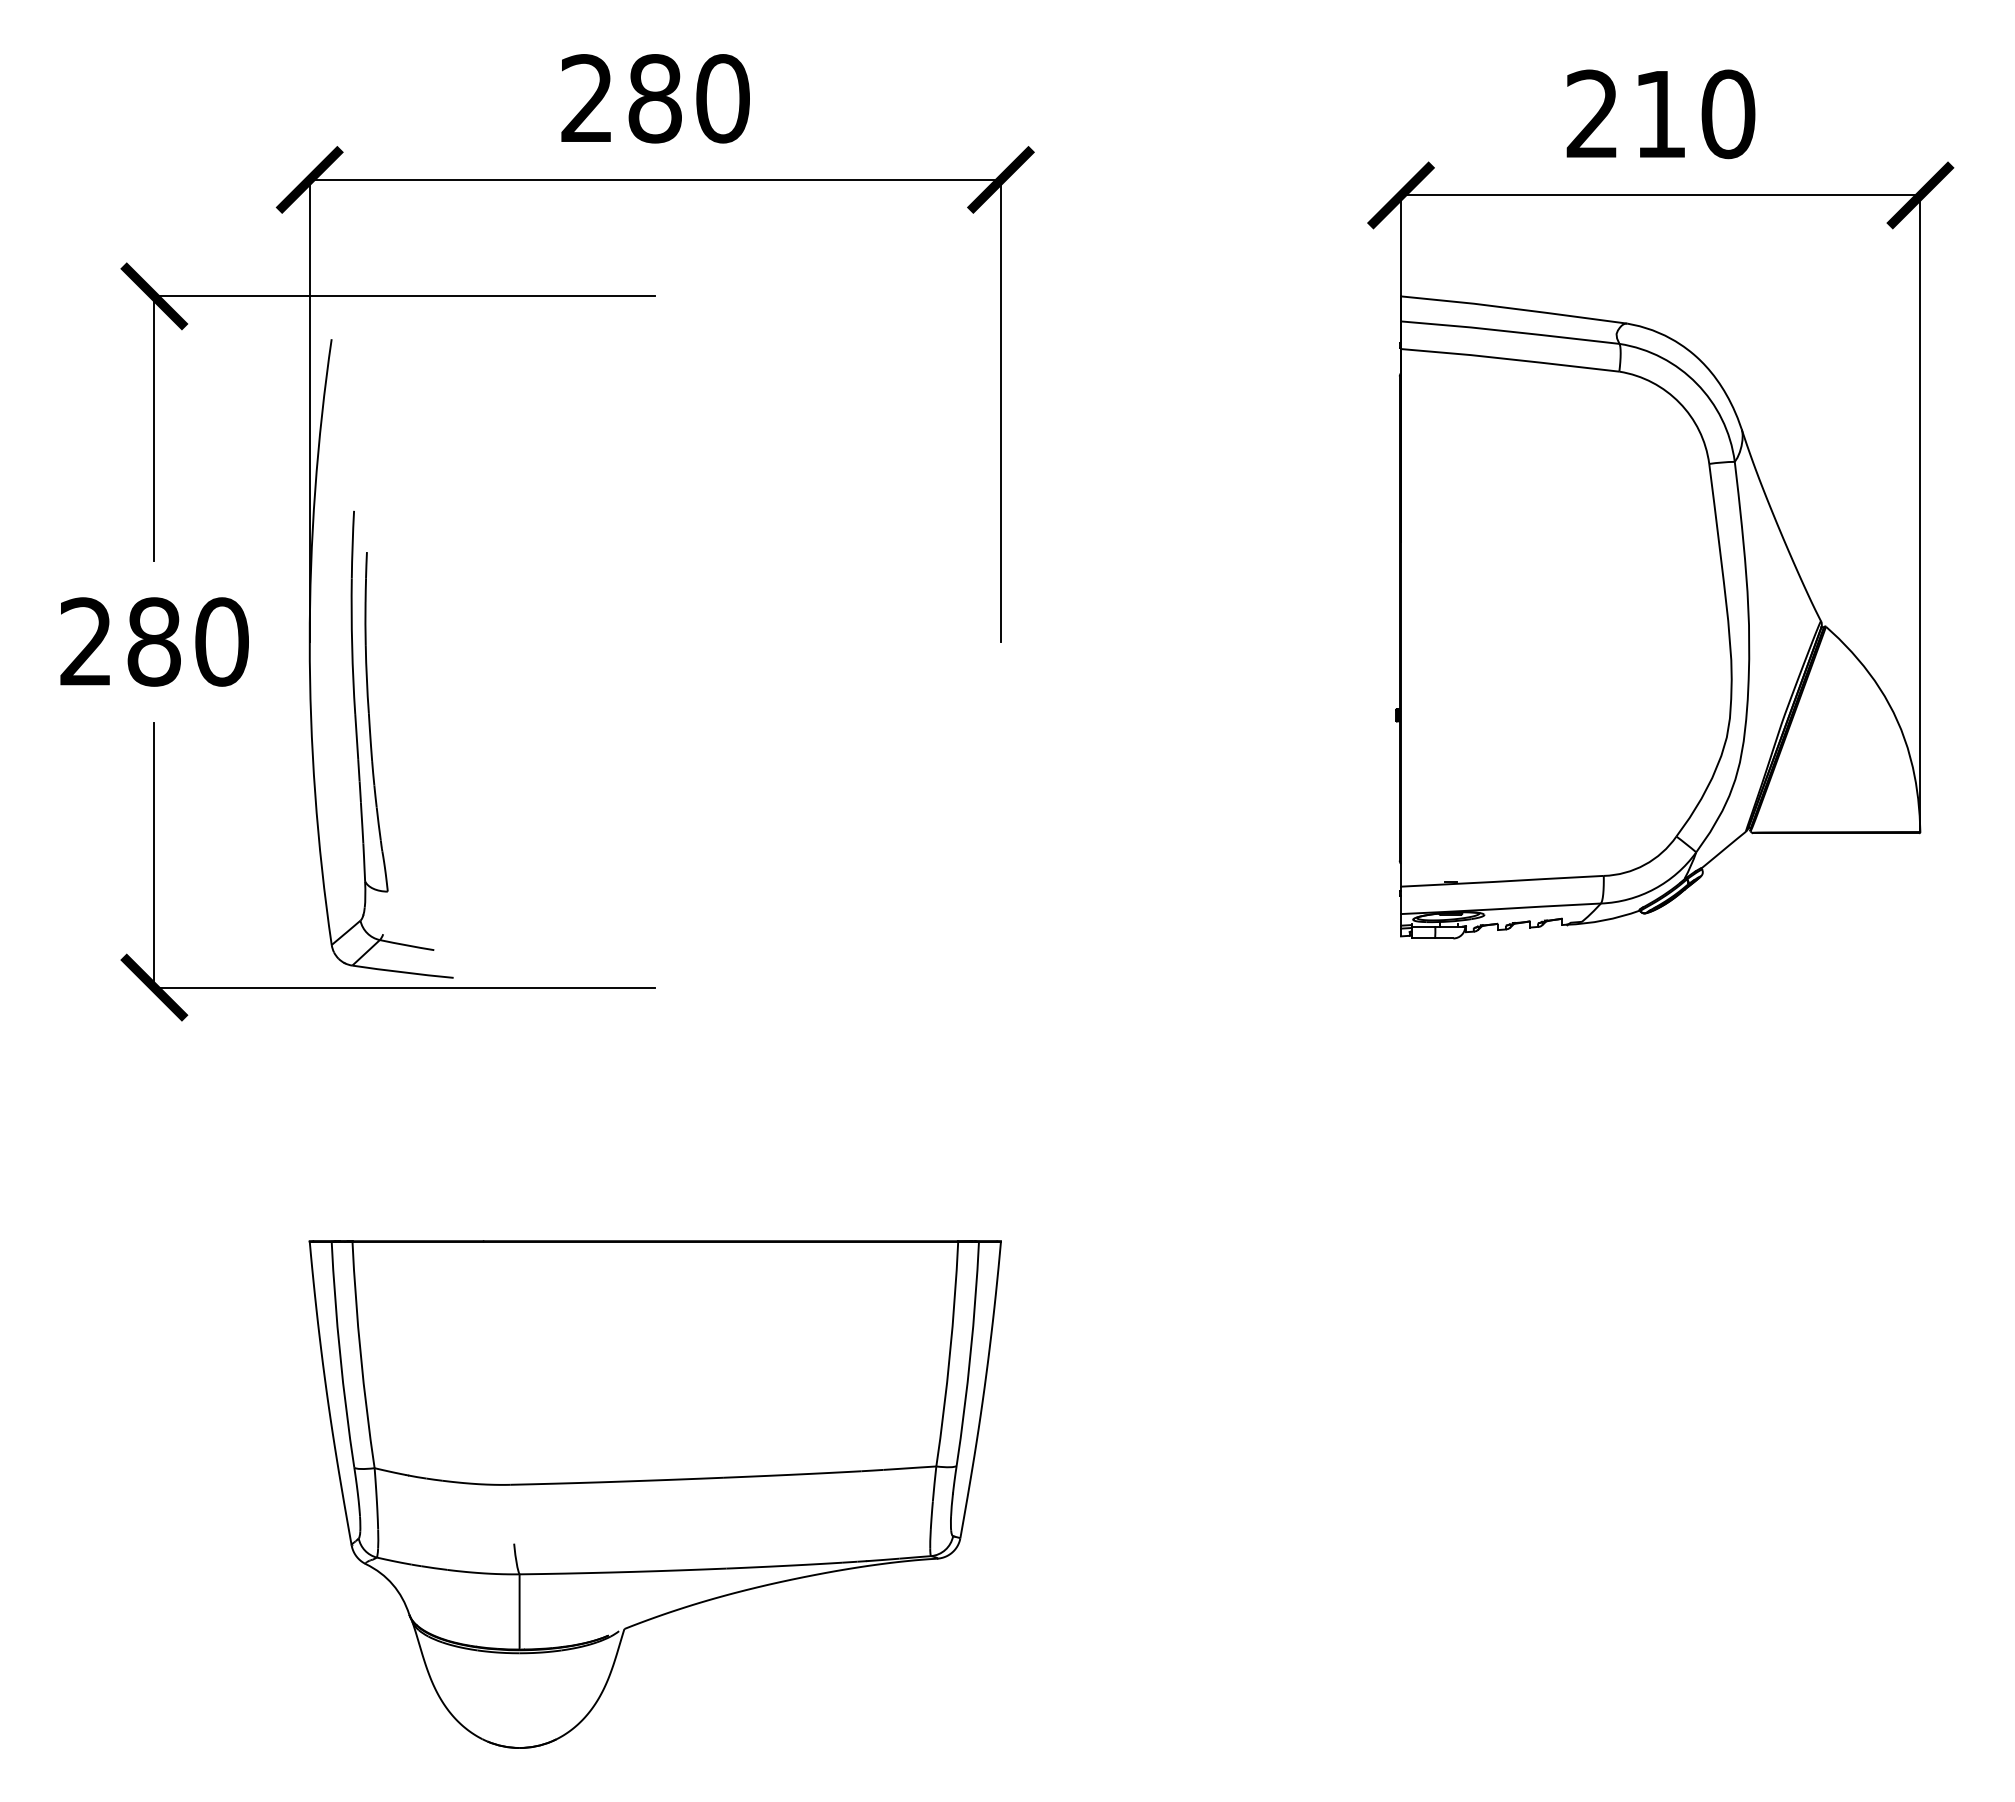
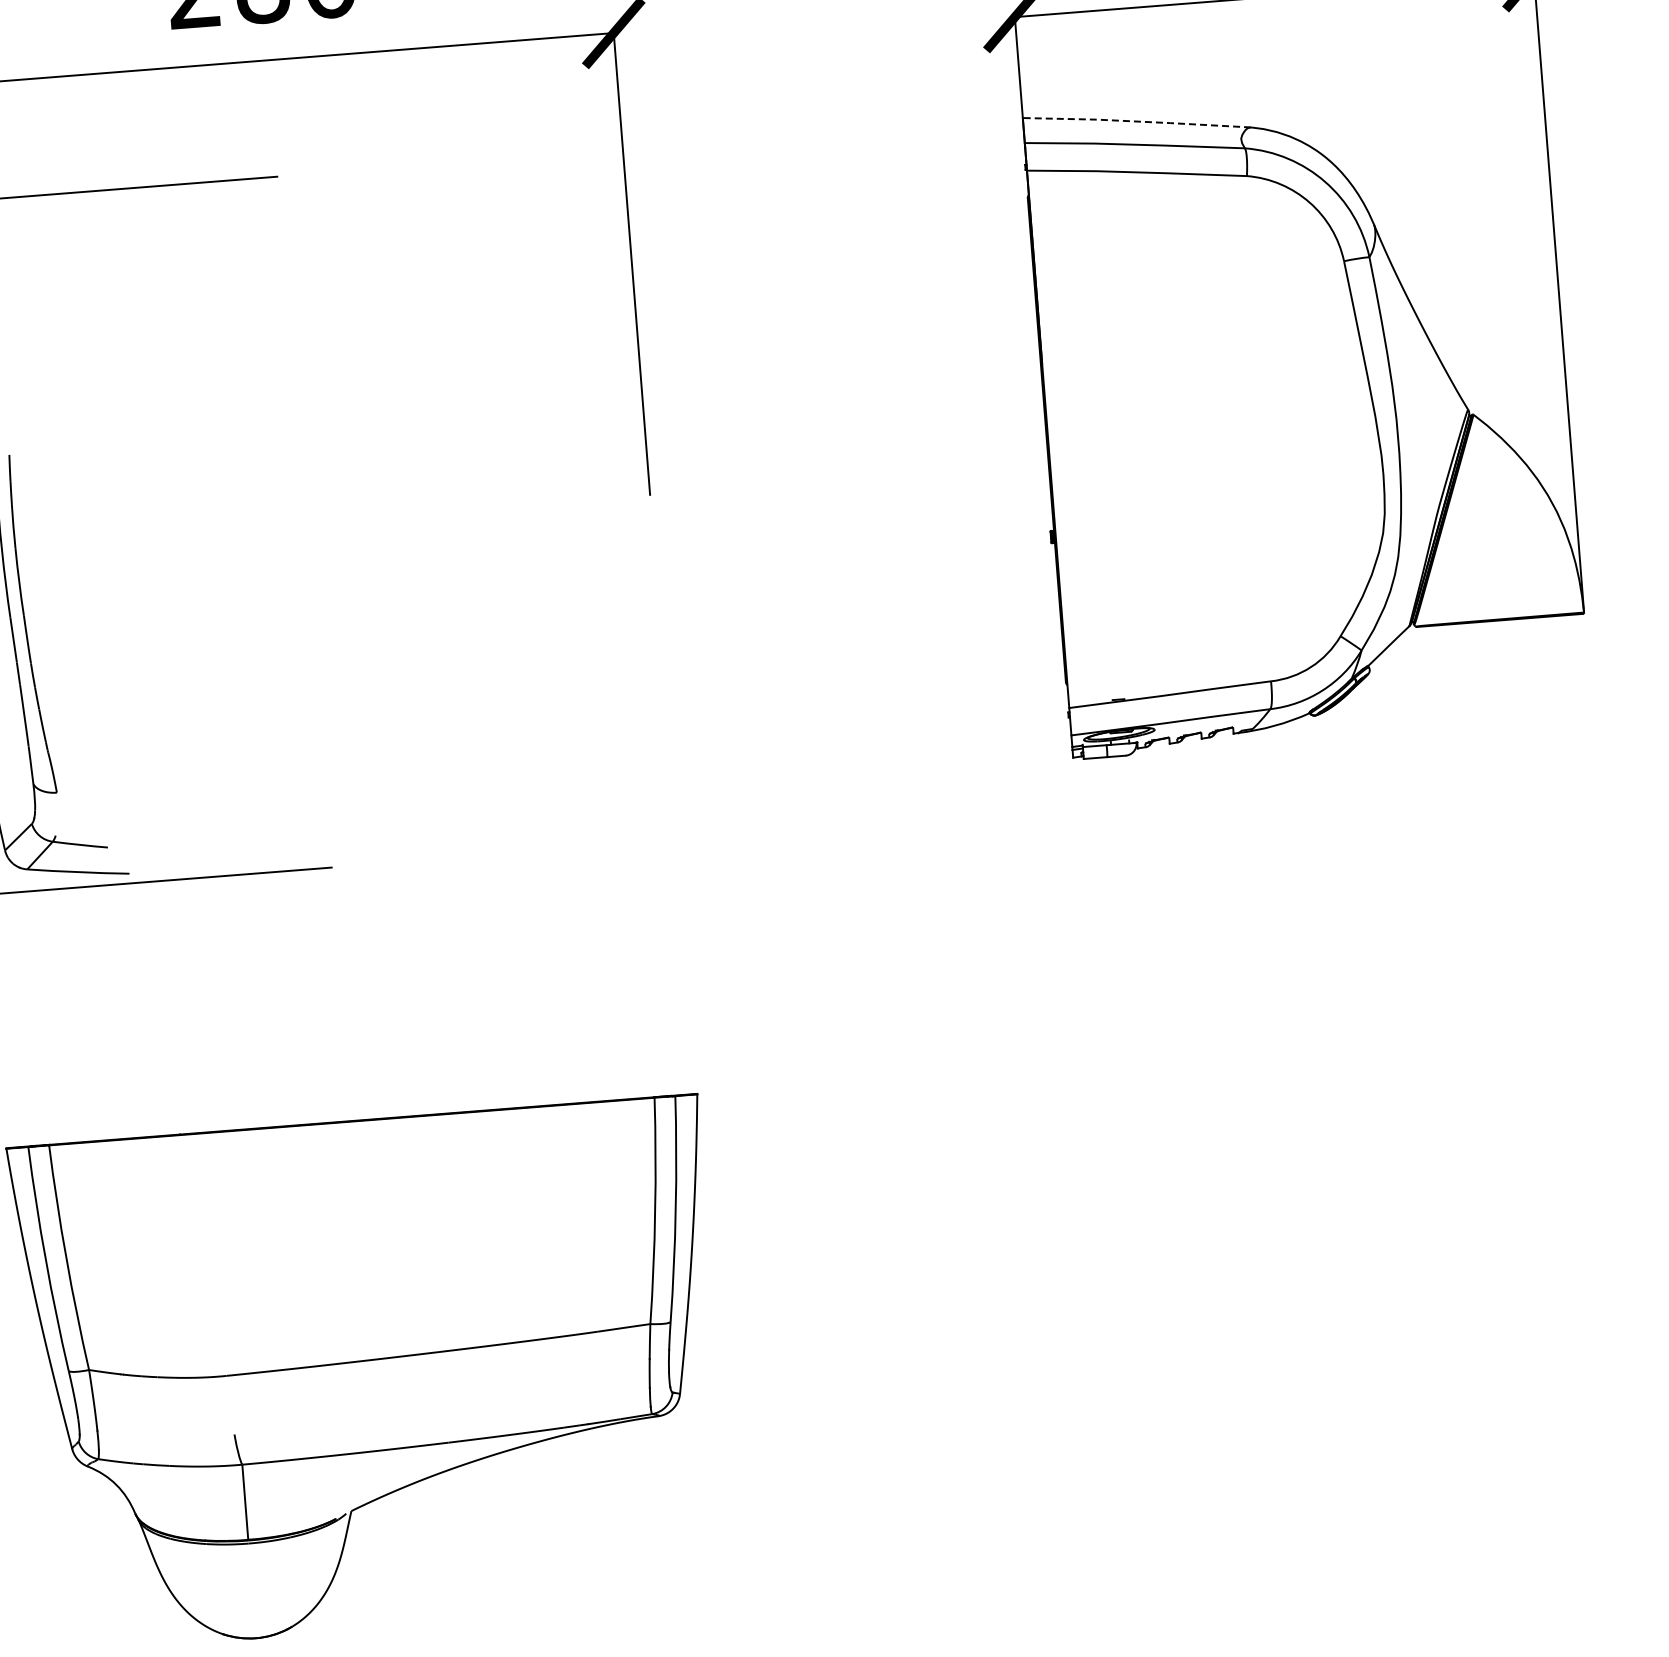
line: (1513, 308) -> (1136, 121), solid -> dashed

